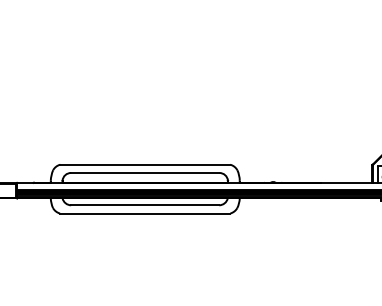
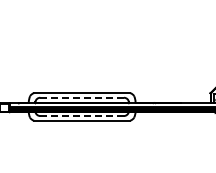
line: (145, 172) -> (82, 97), solid -> dashed
line: (145, 206) -> (82, 116), solid -> dashed

